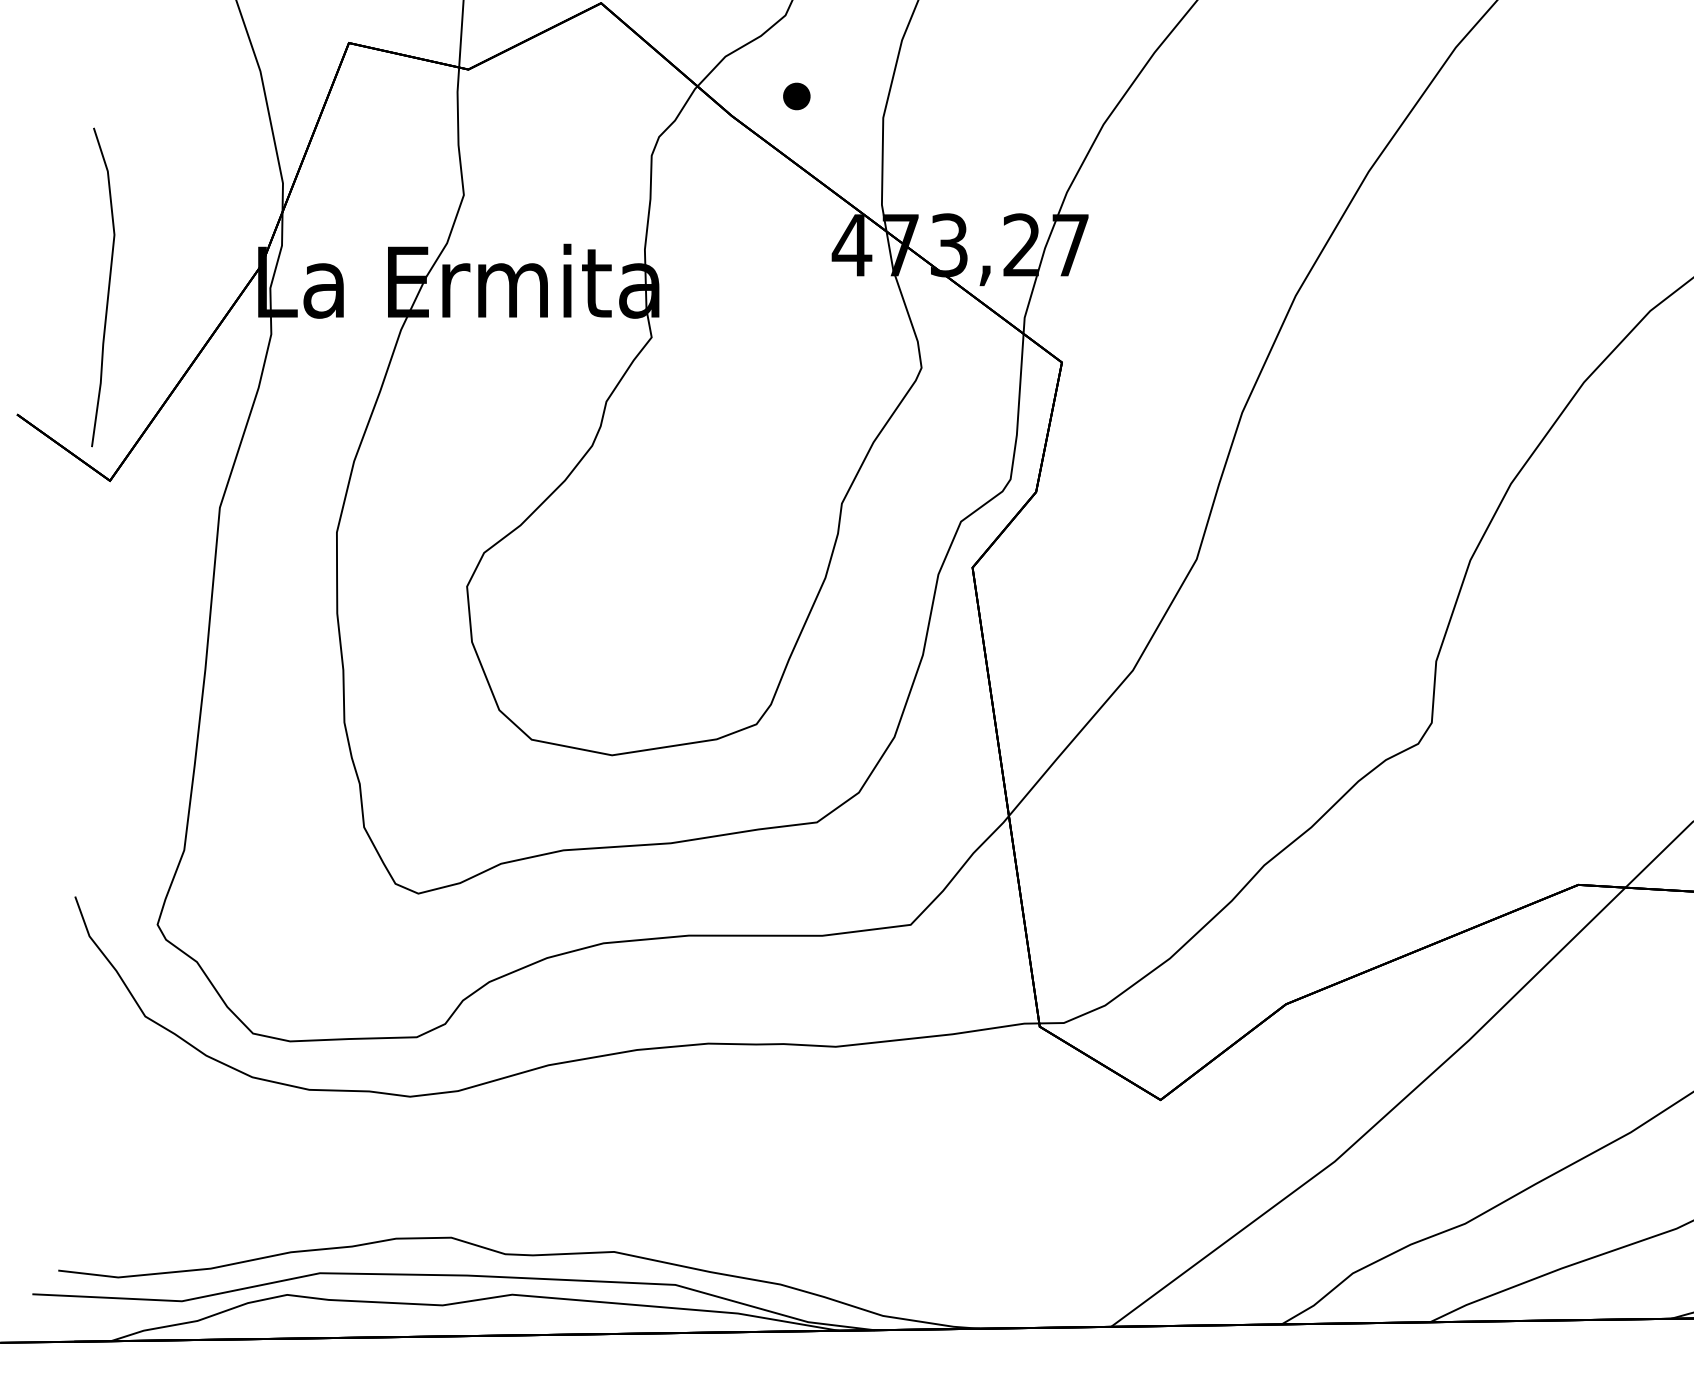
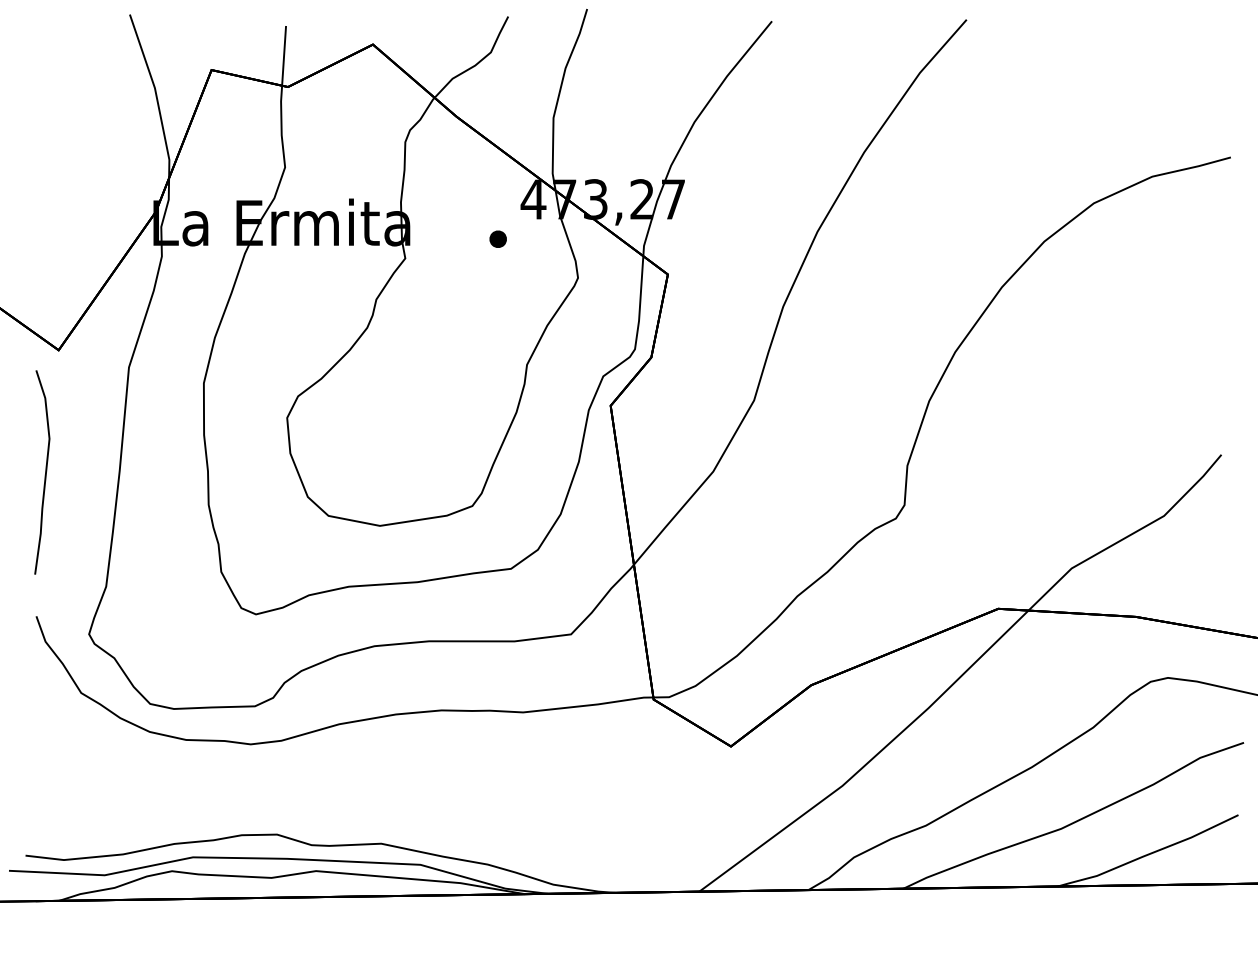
part: (795, 95) -> (497, 238), moved
curve: (108, 287) -> (45, 472), moved

